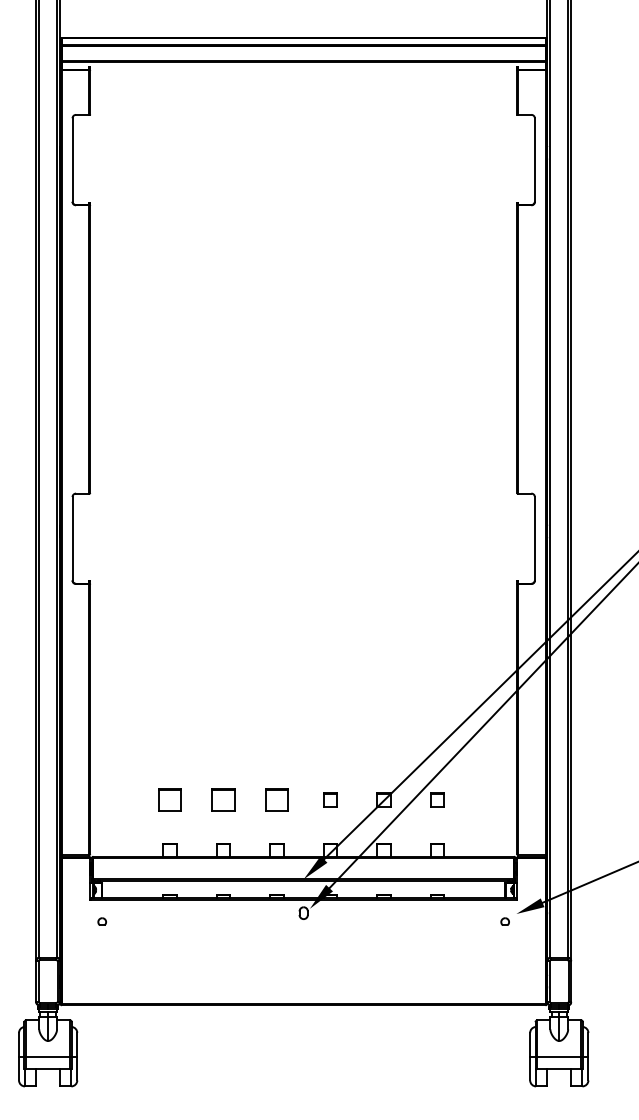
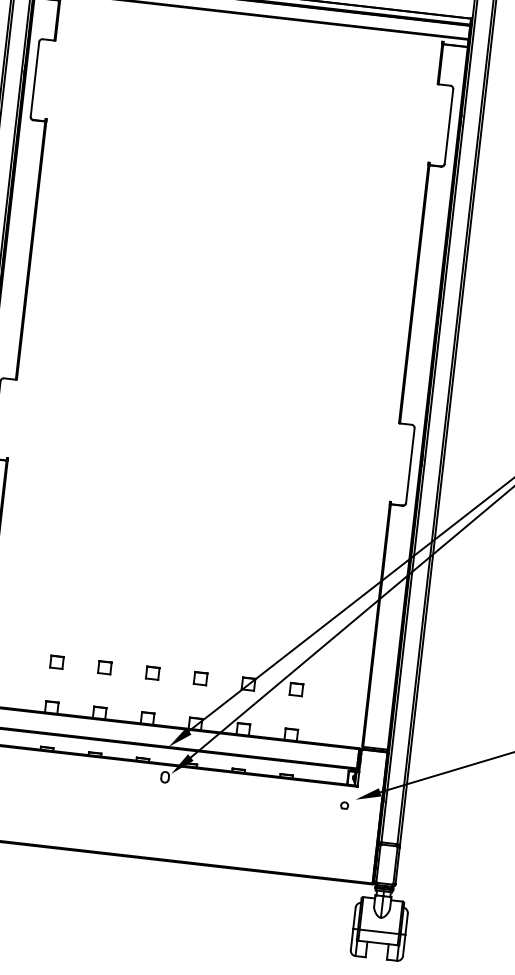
part: (169, 799) -> (56, 661), size x0.62
part: (223, 799) -> (104, 667), size x0.62
part: (276, 799) -> (152, 672), size x0.62

